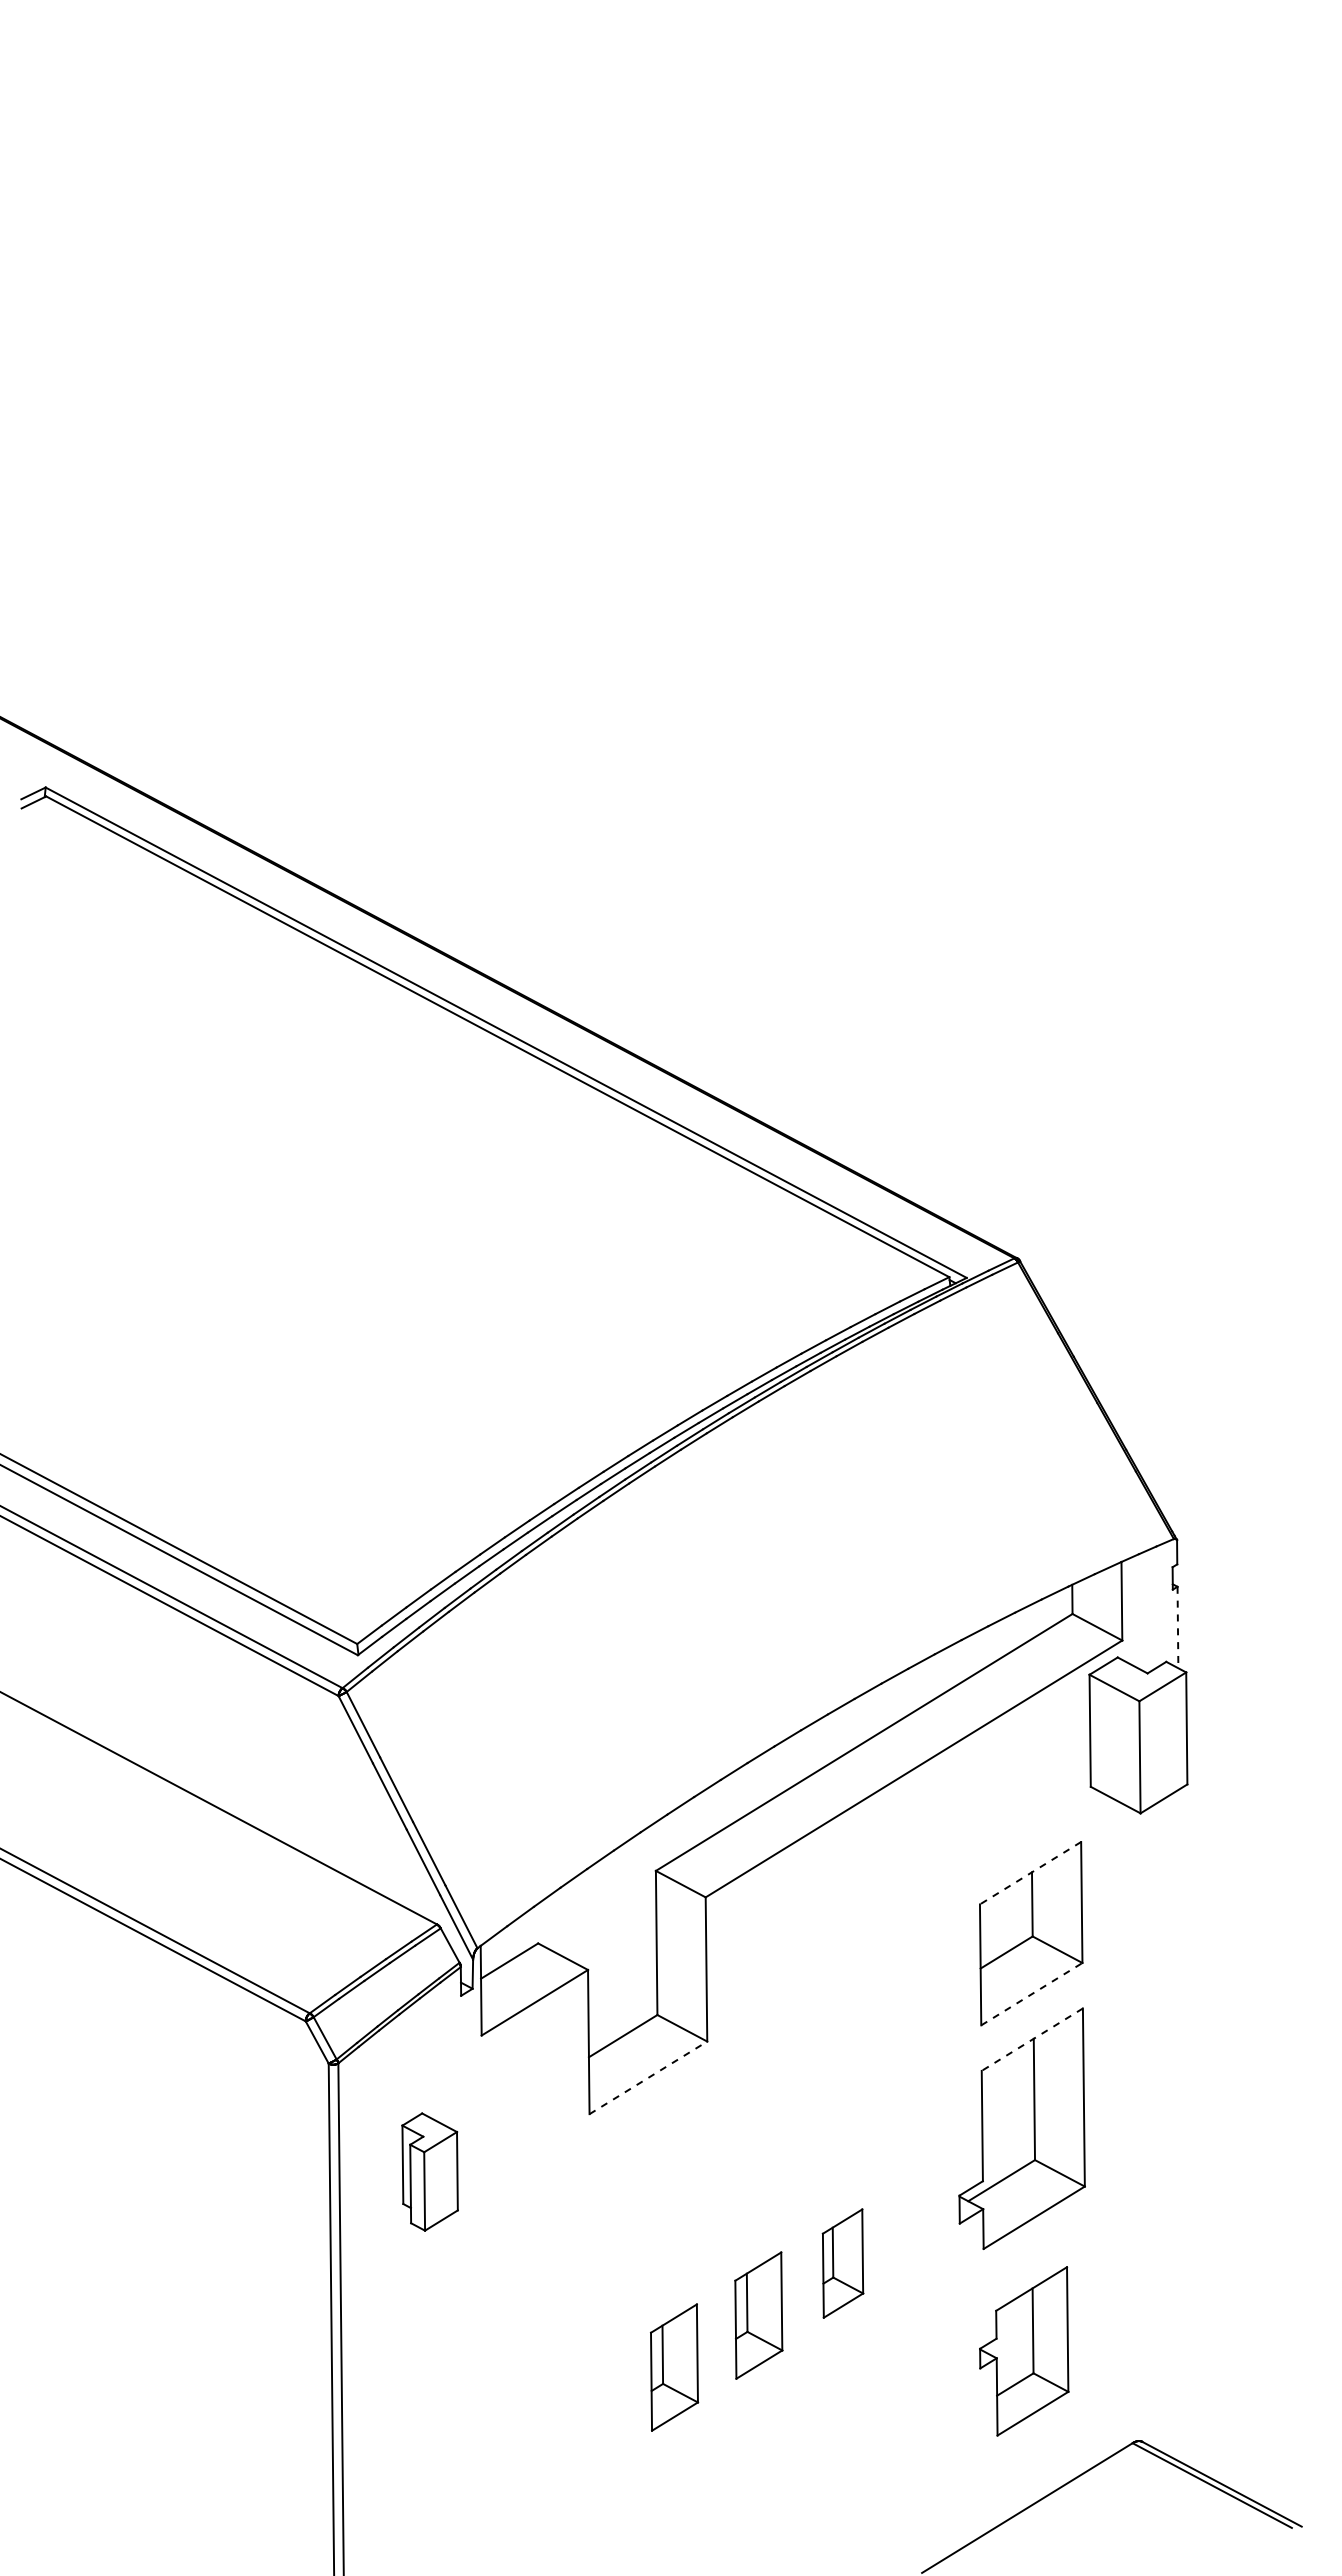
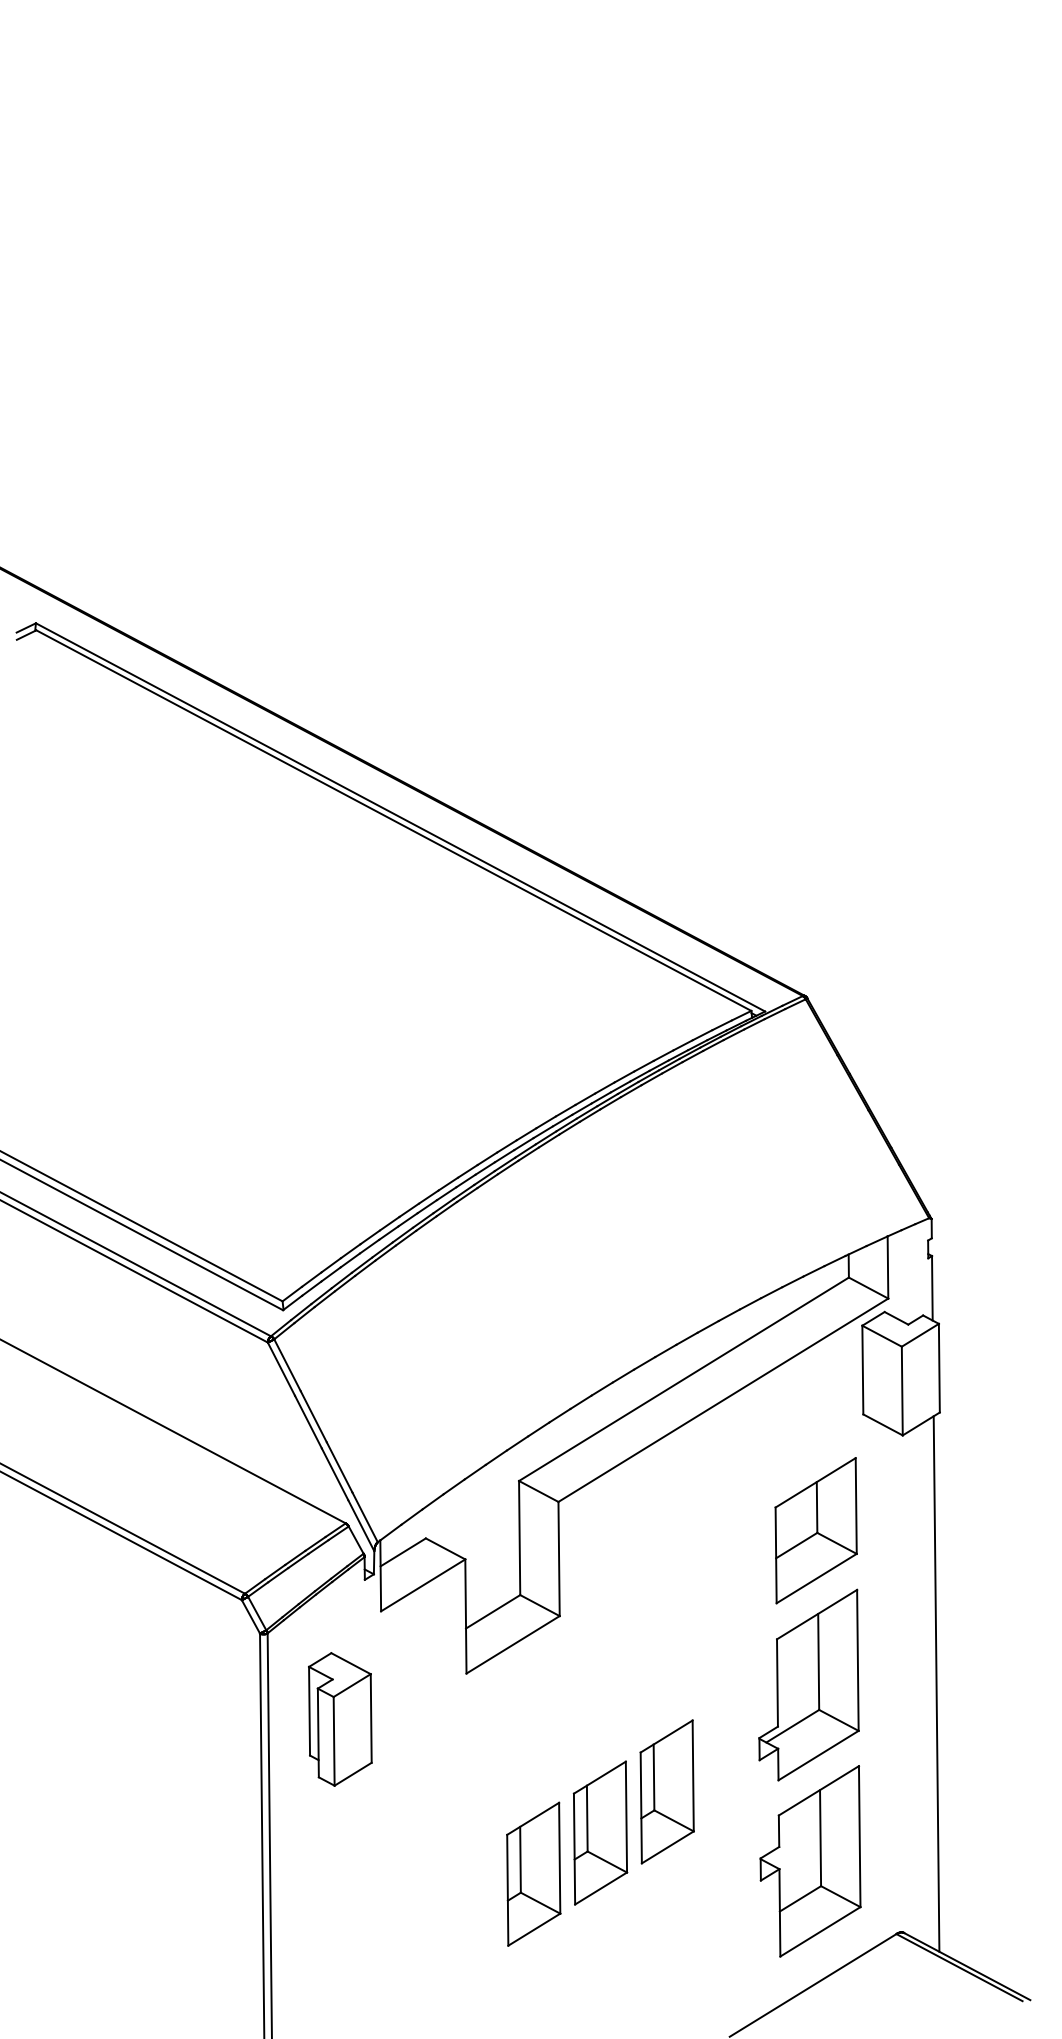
line: (1177, 1627) -> (931, 1288), dashed -> solid
line: (1030, 1873) -> (815, 1483), dashed -> solid
line: (1032, 1993) -> (817, 1578), dashed -> solid
line: (1031, 2039) -> (816, 1614), dashed -> solid
line: (648, 2077) -> (513, 1644), dashed -> solid
line: (1182, 2127) -> (935, 1684), added
part: (429, 2171) -> (339, 1718), size x1.43
part: (842, 2263) -> (666, 1791), size x1.67
part: (758, 2315) -> (600, 1832), size x1.43
part: (1024, 2351) -> (810, 1861), size x1.43
part: (674, 2367) -> (533, 1874), size x1.43

